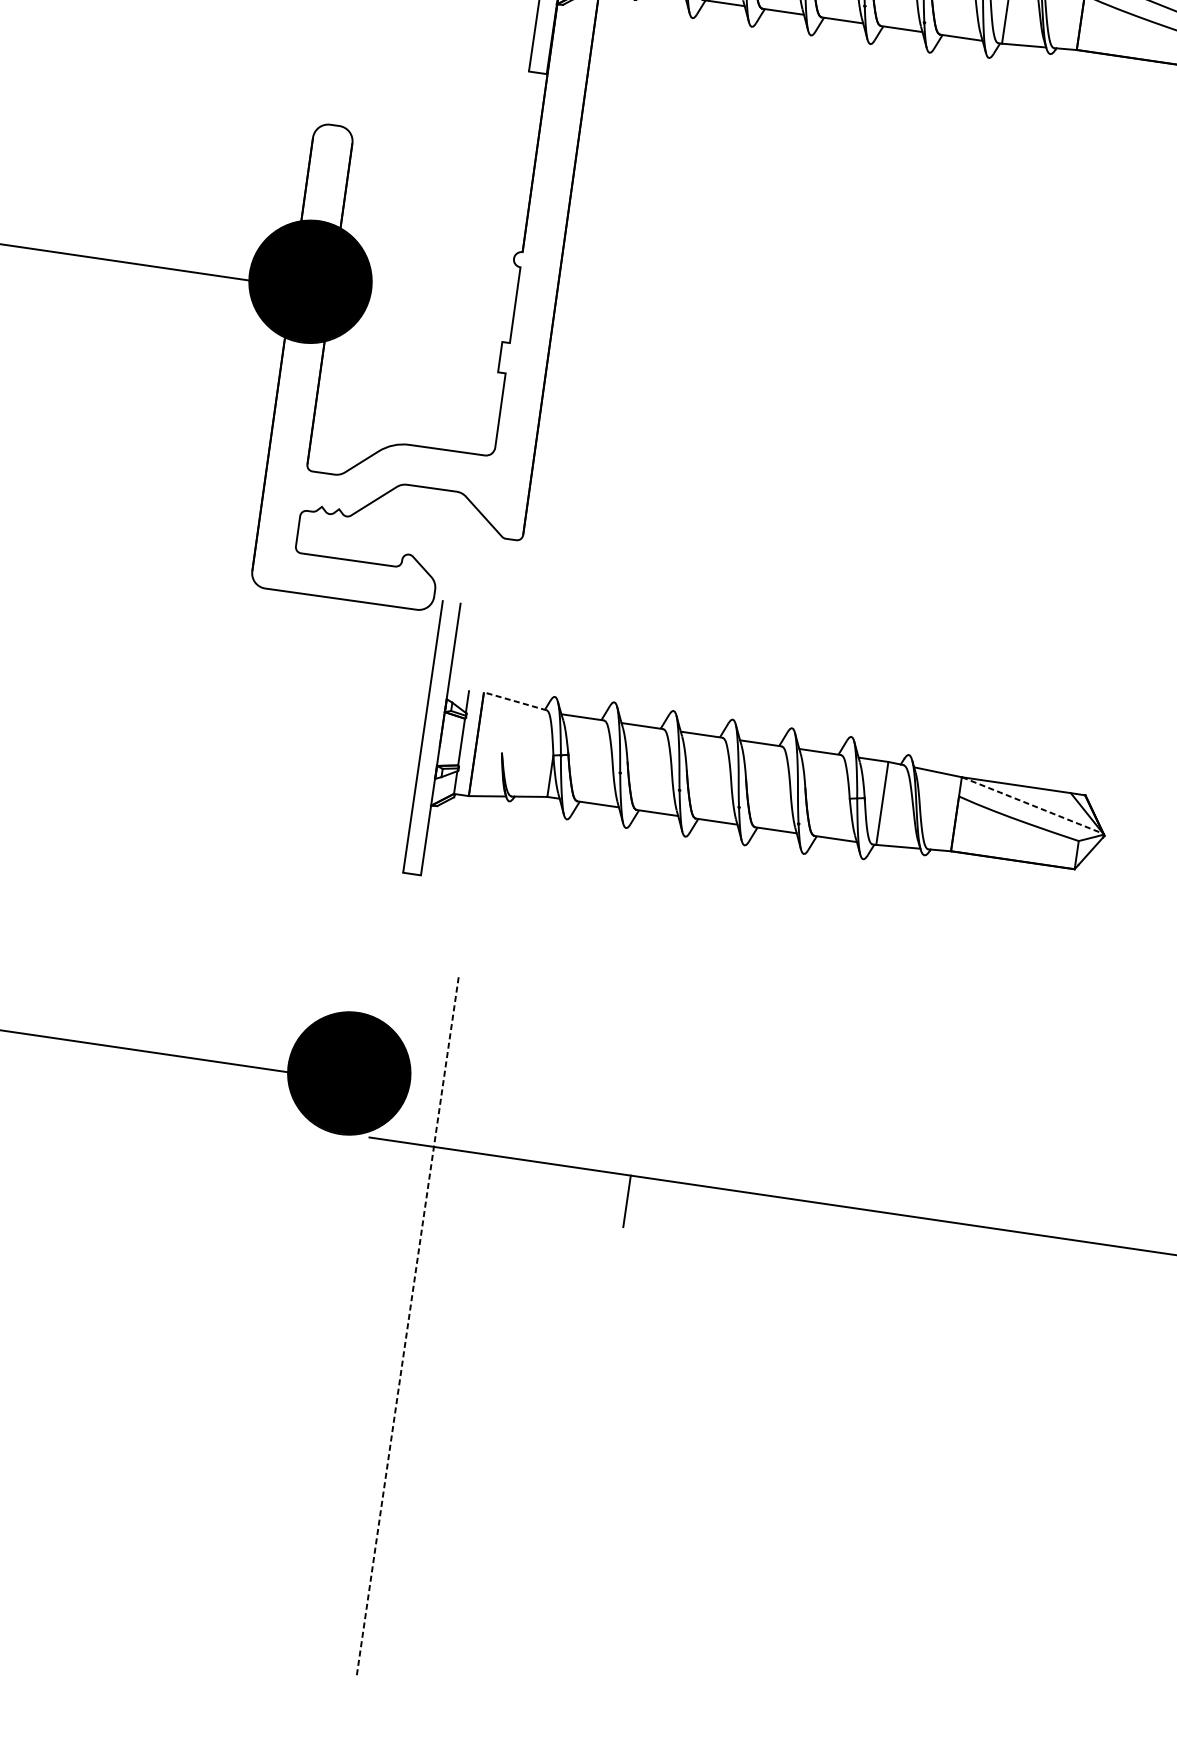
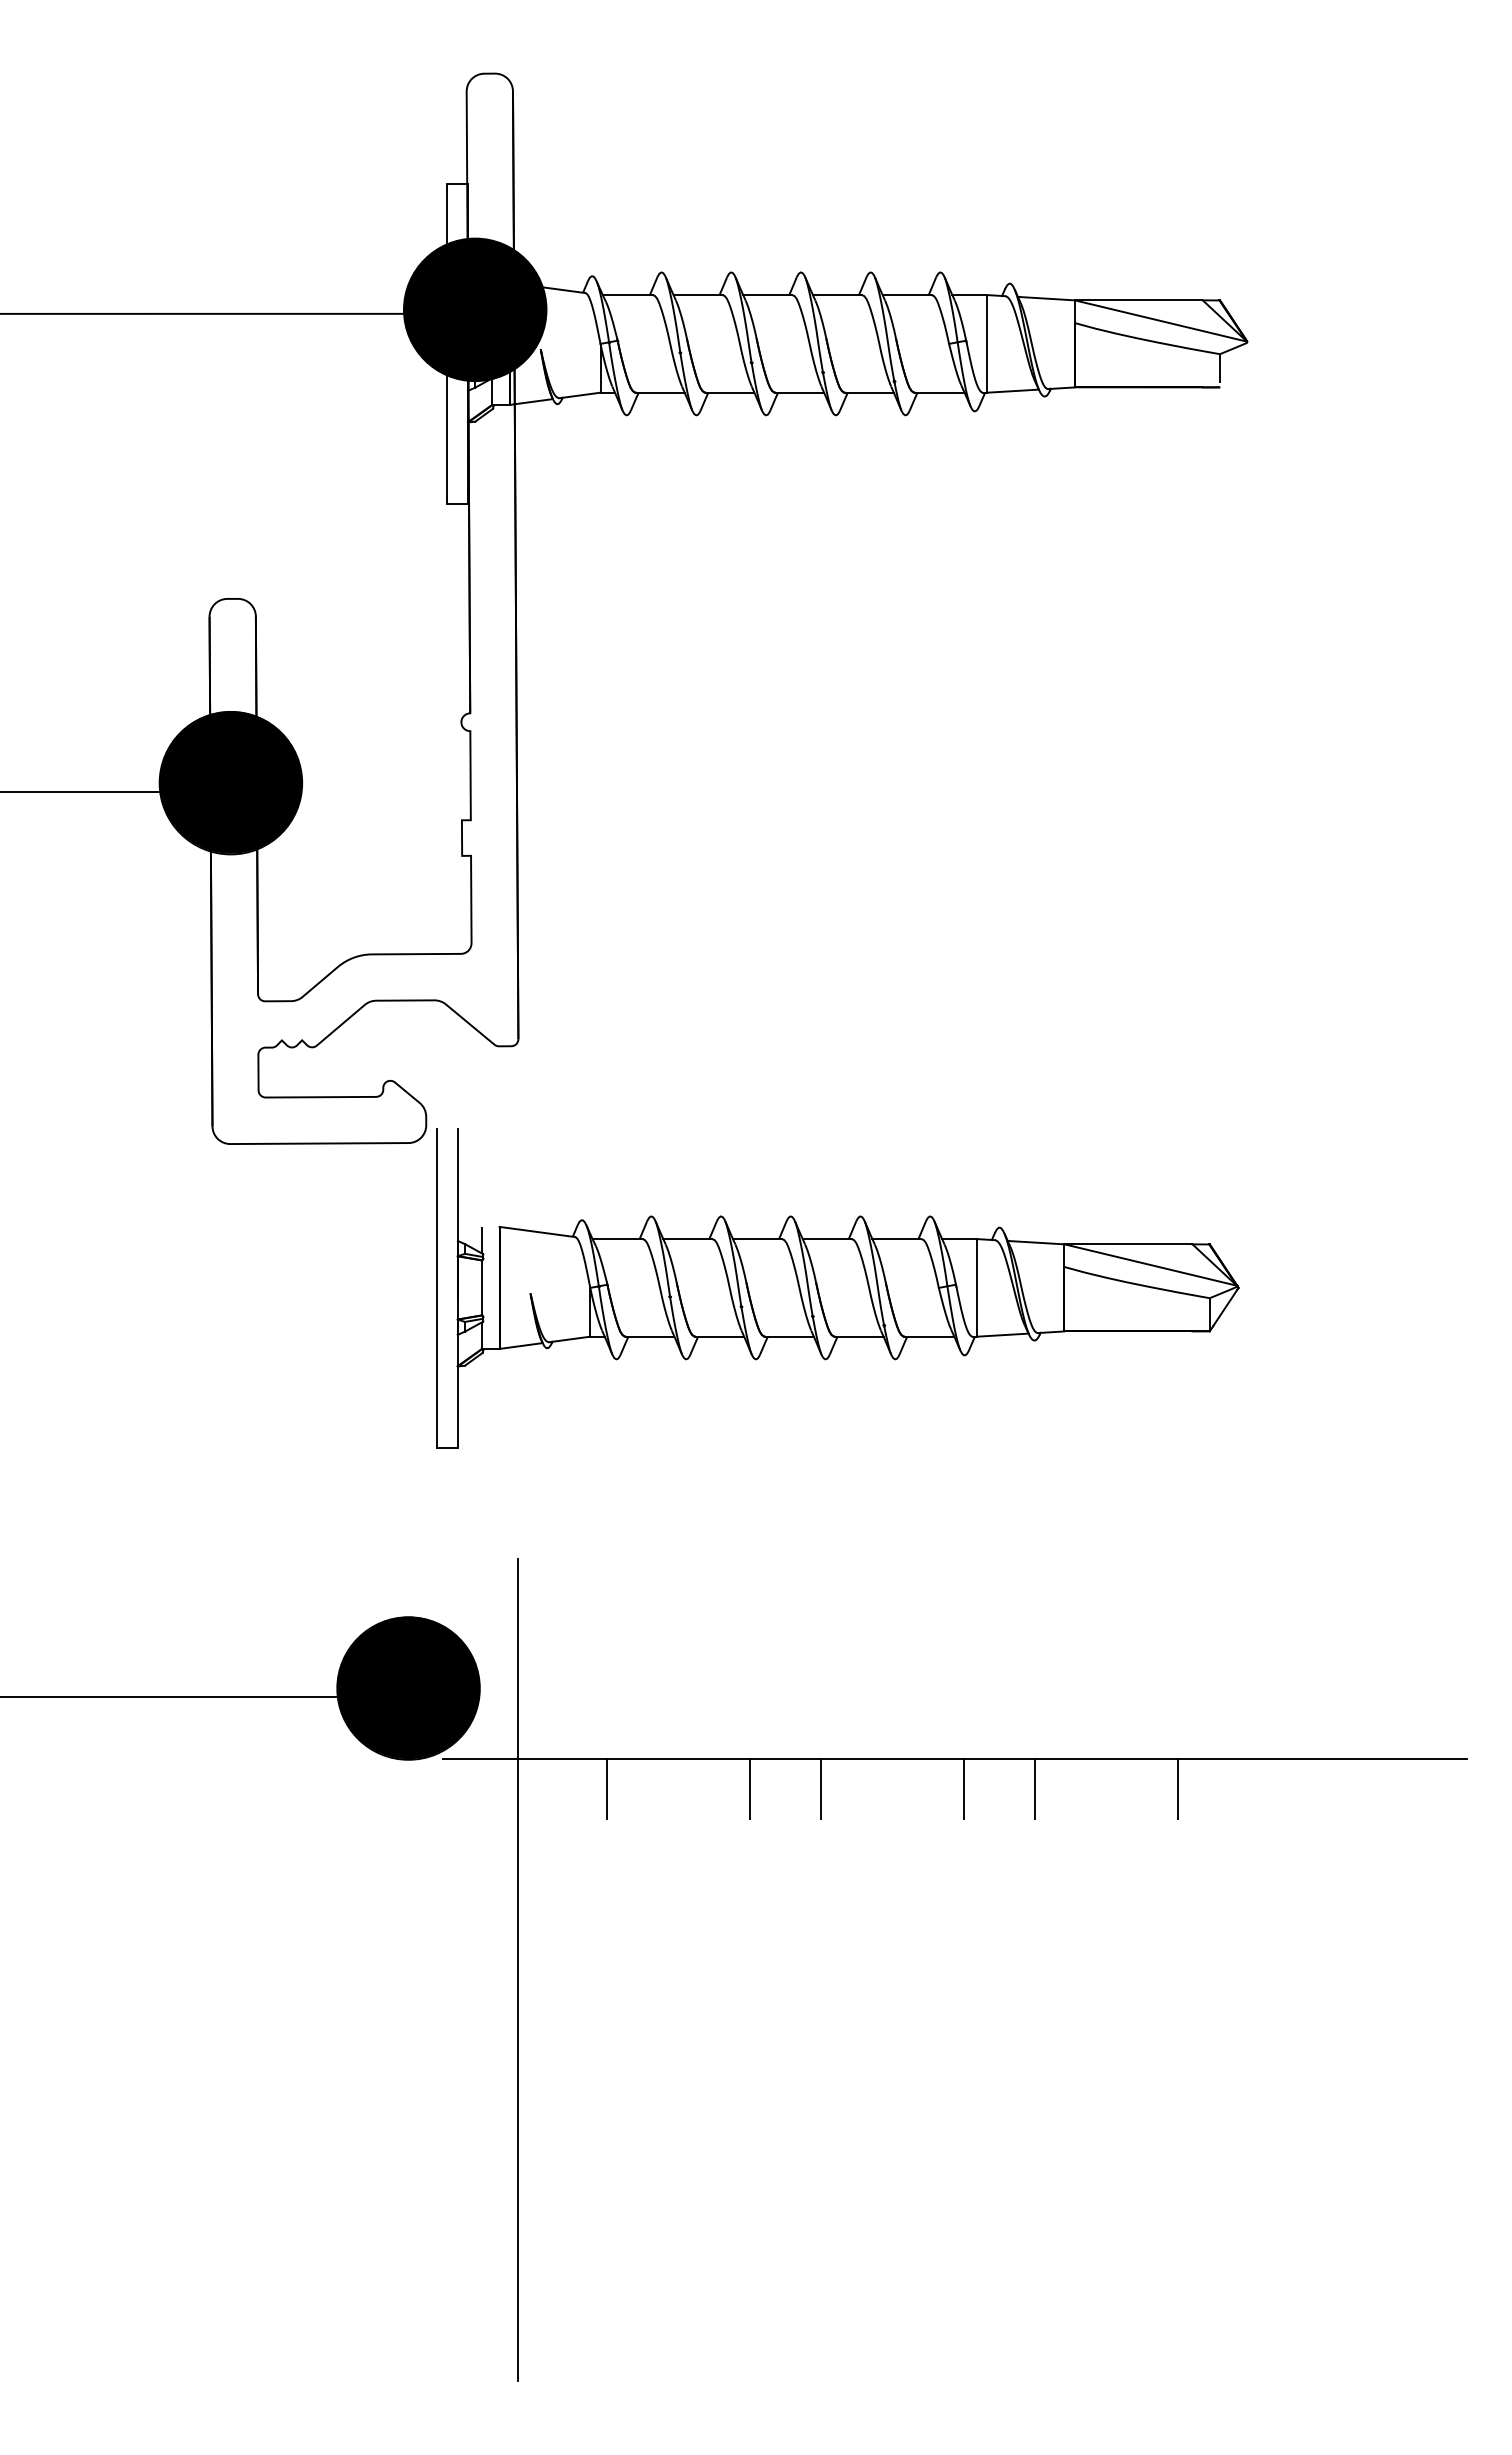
line: (514, 700) -> (536, 1231), dashed -> solid
line: (1032, 805) -> (1150, 1265), dashed -> solid
line: (505, 1183) -> (607, 1788), added
line: (687, 1209) -> (821, 1788), added
line: (808, 1227) -> (963, 1788), added
line: (869, 1236) -> (1035, 1788), added
line: (990, 1253) -> (1177, 1788), added
line: (407, 1326) -> (518, 1970), dashed -> solid

